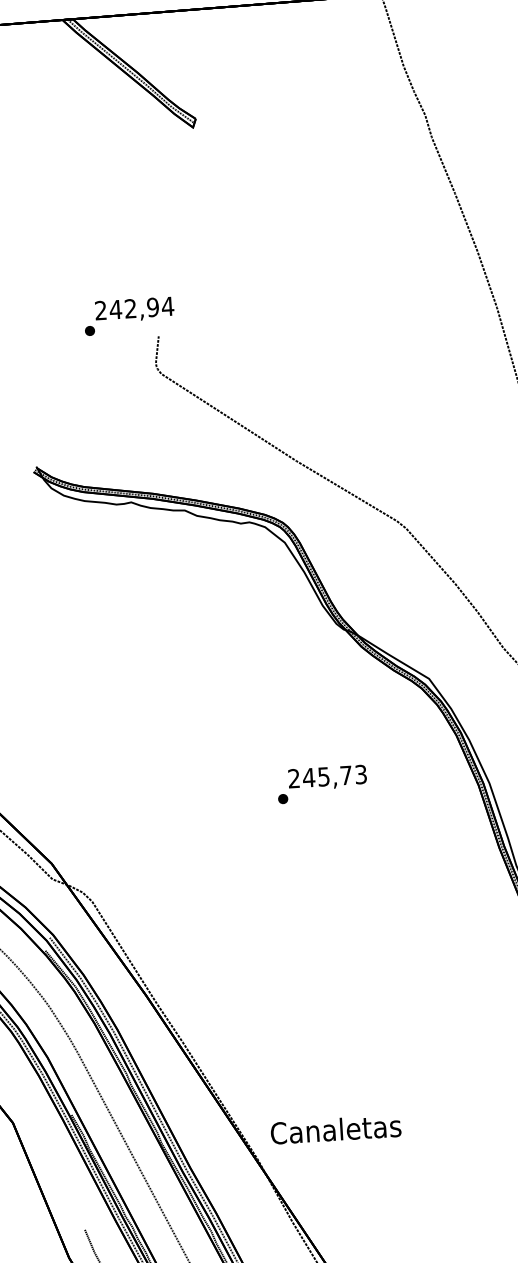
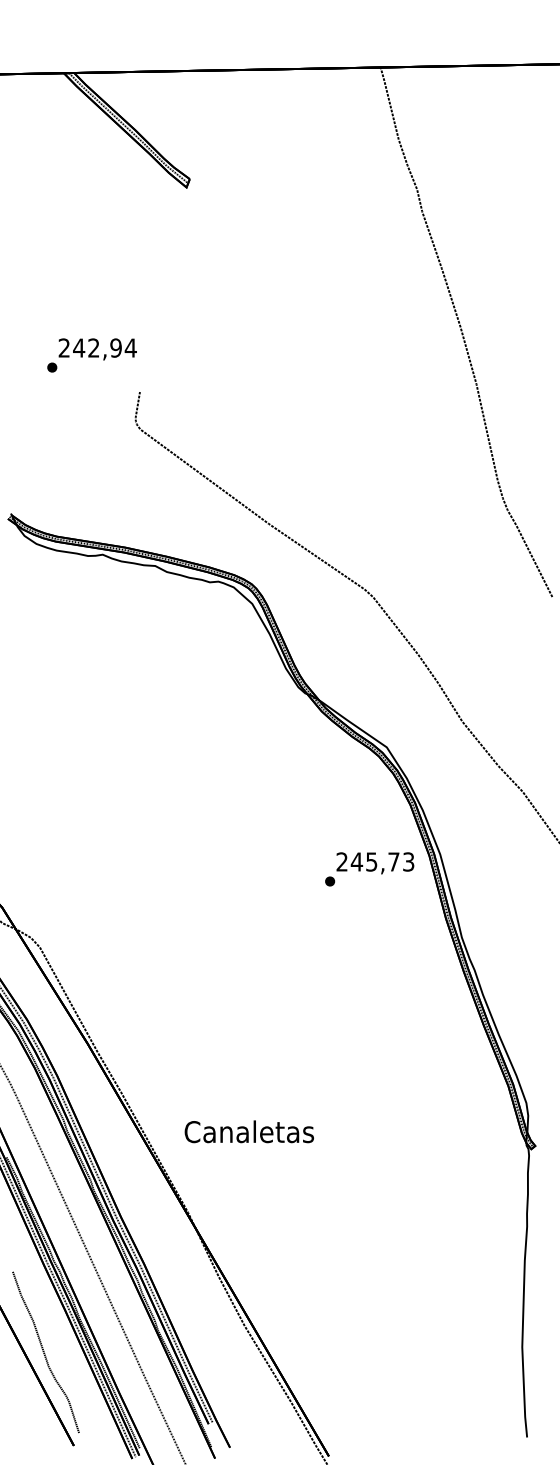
text: (128, 316) -> (91, 355), moved
text: (322, 784) -> (369, 869), moved
text: (335, 1129) -> (248, 1131), moved

